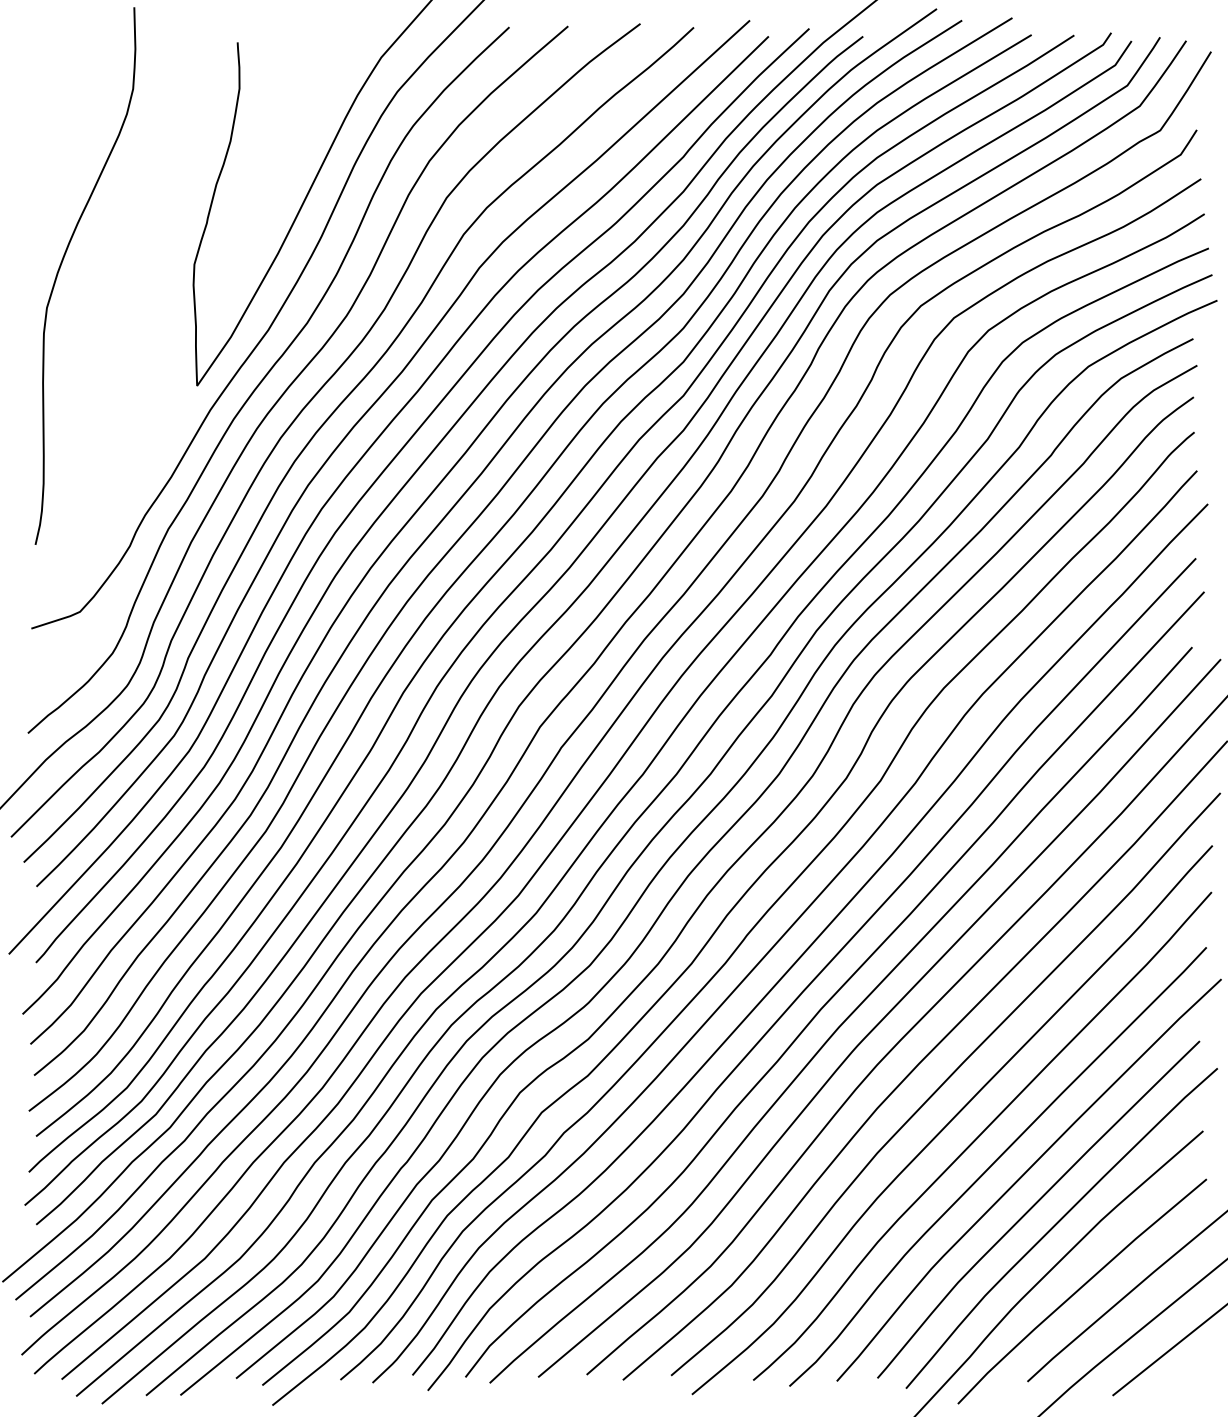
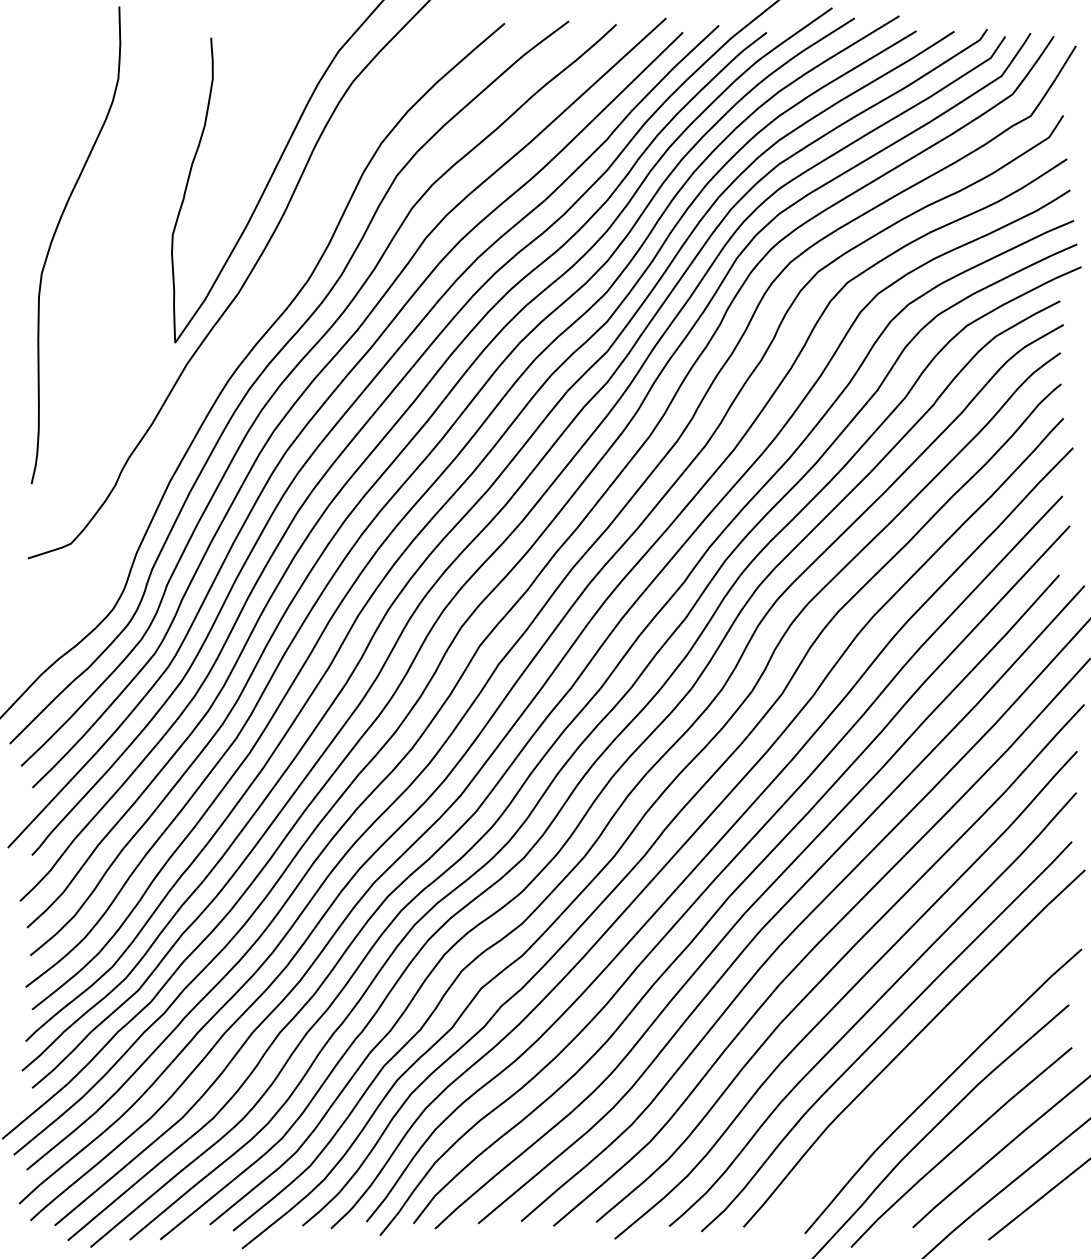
curve: (266, 376) -> (236, 334), removed
curve: (1035, 1205) -> (919, 1071), removed

